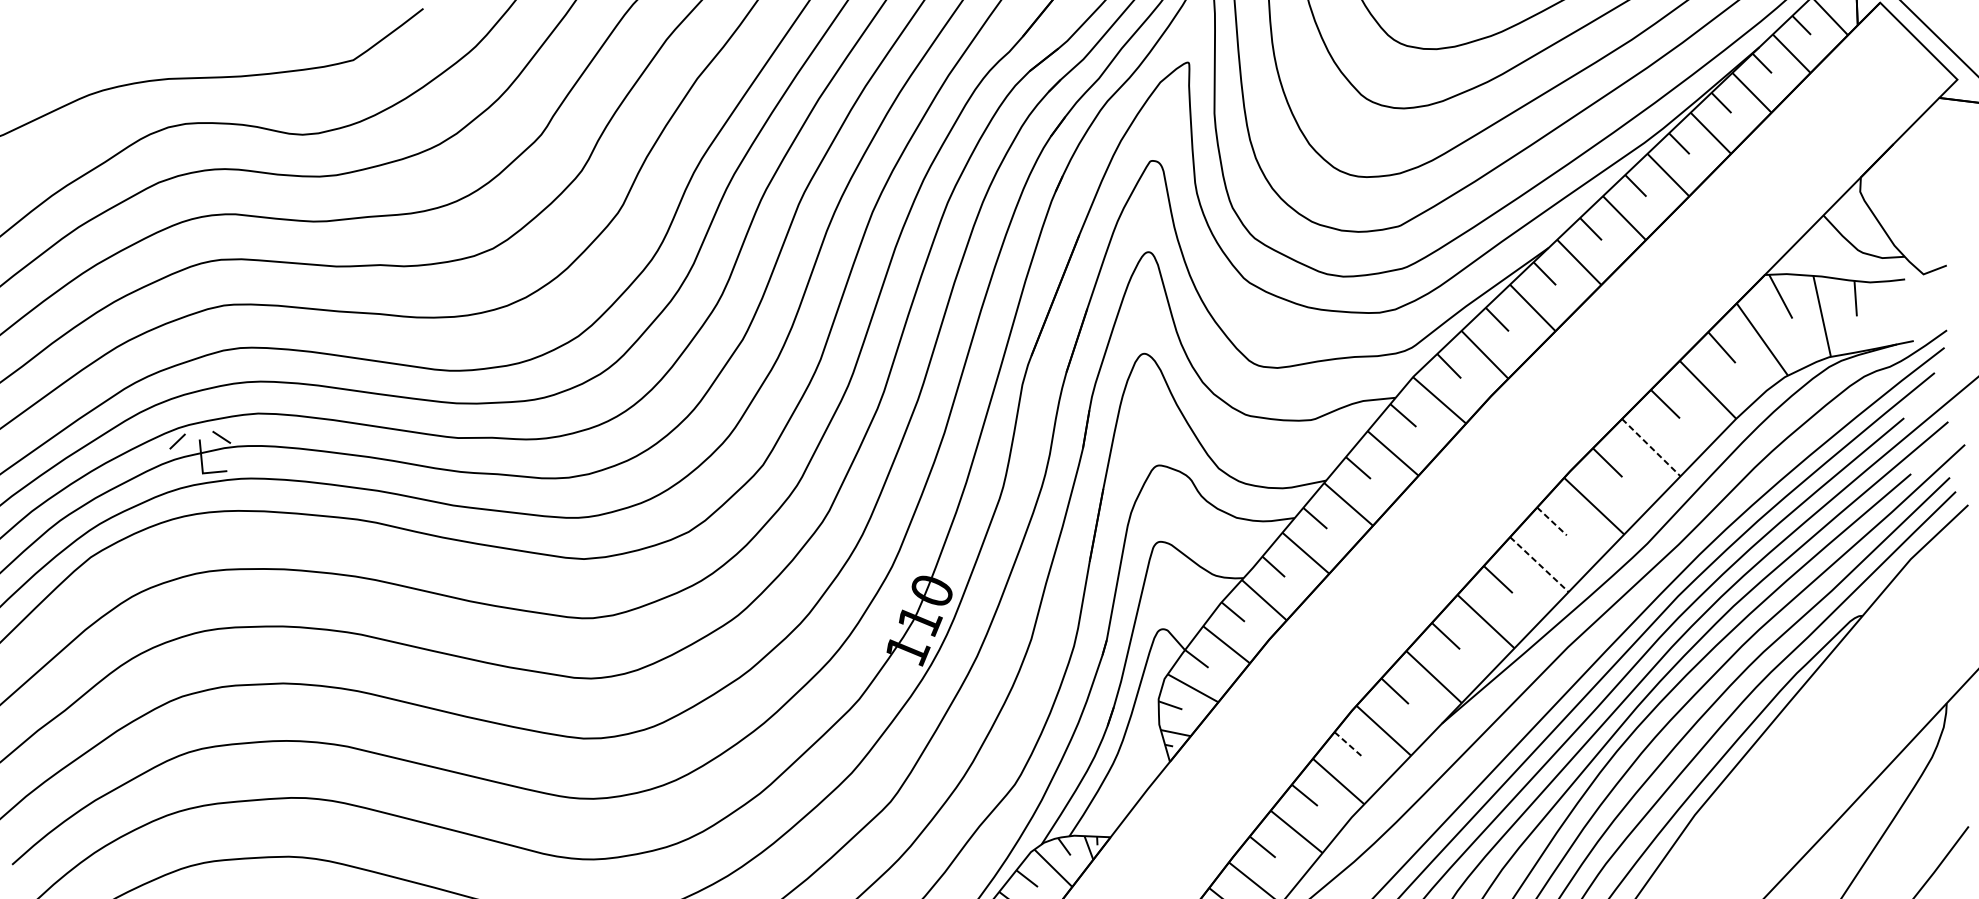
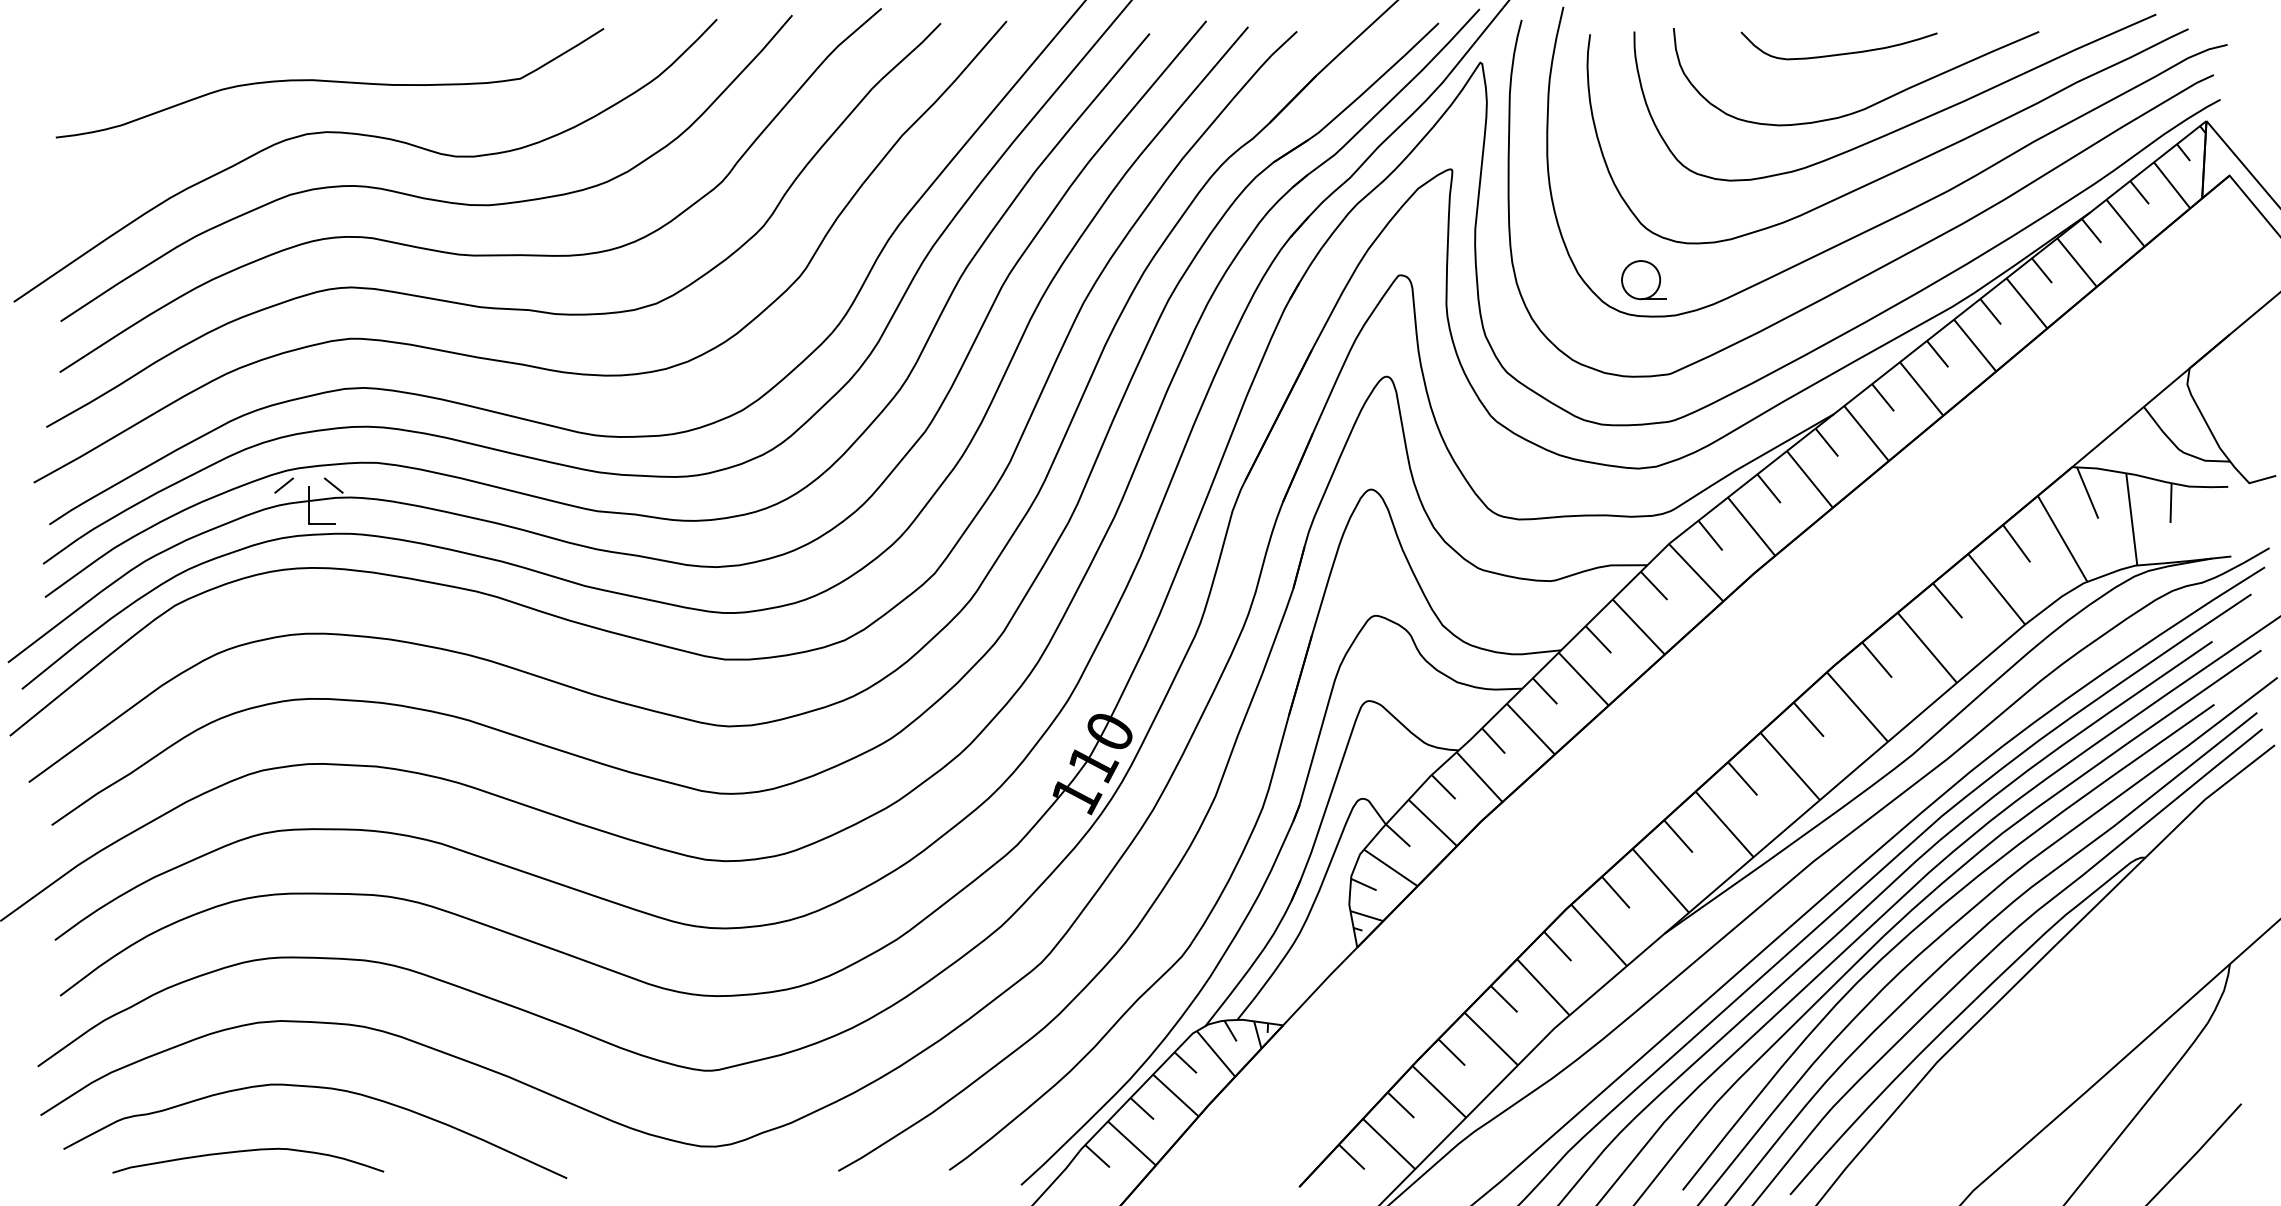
part: (1368, 145) -> (1643, 280), added
line: (1651, 447) -> (1927, 647), dashed -> solid
line: (1551, 521) -> (1808, 719), dashed -> solid
line: (1539, 564) -> (1790, 766), dashed -> solid
line: (1348, 744) -> (1558, 946), dashed -> solid

